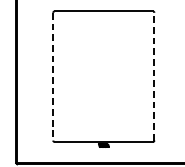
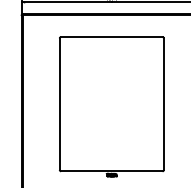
line: (52, 76) -> (59, 104), dashed -> solid
line: (153, 76) -> (163, 104), dashed -> solid

